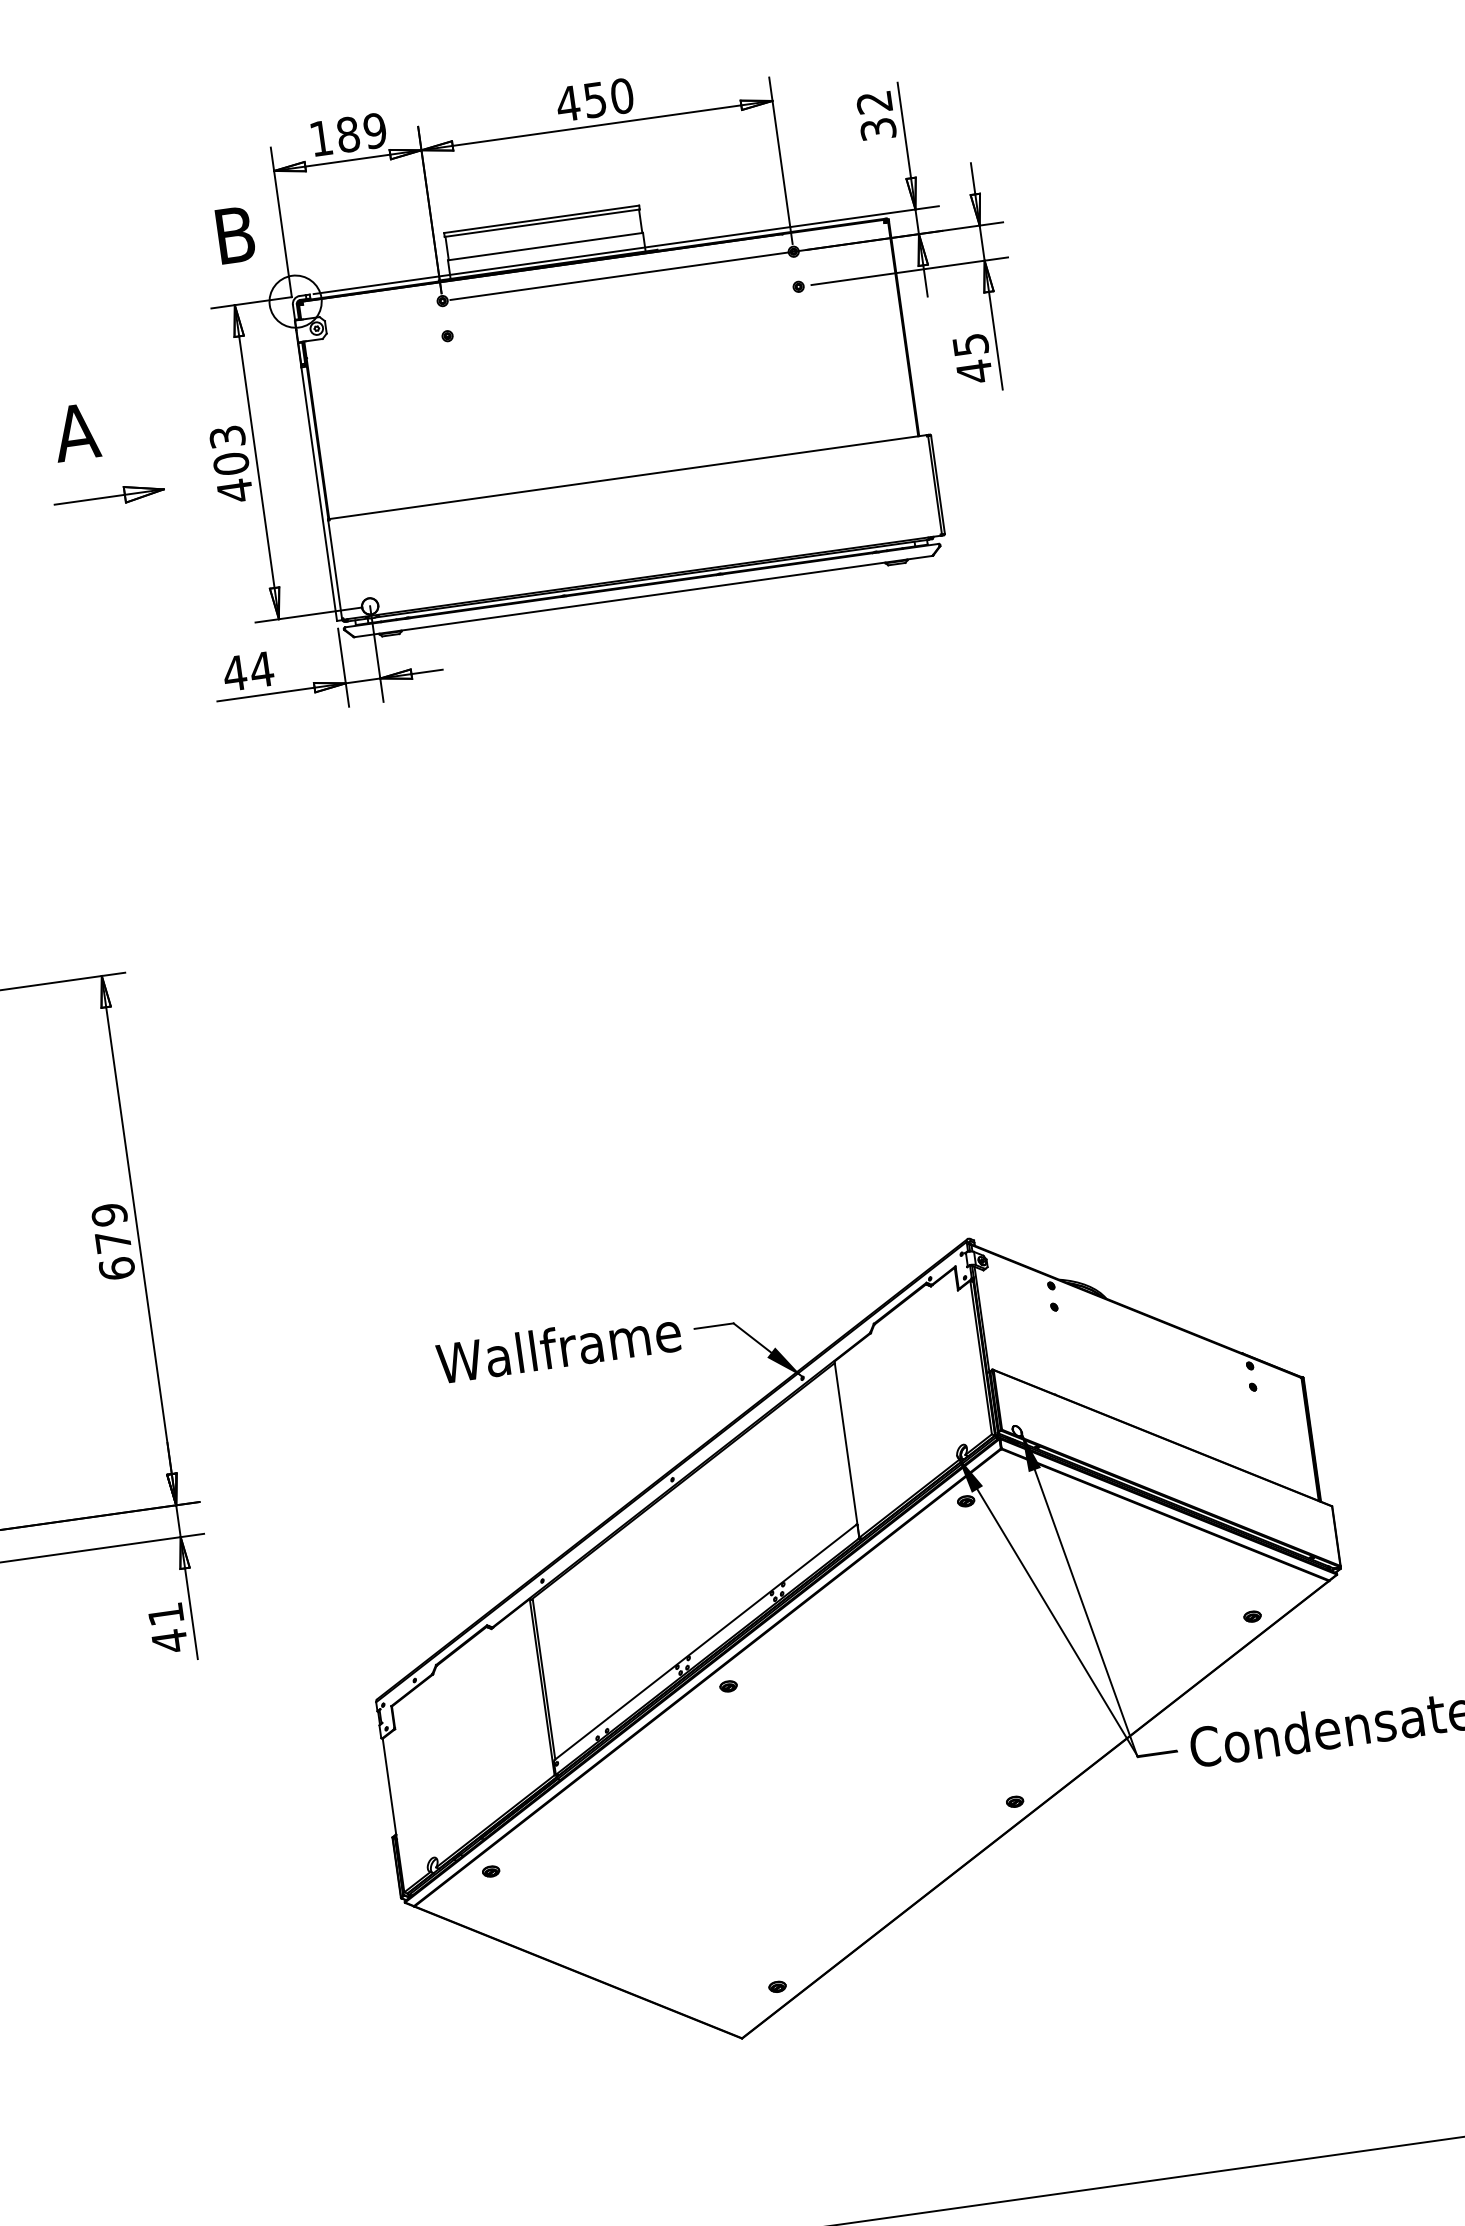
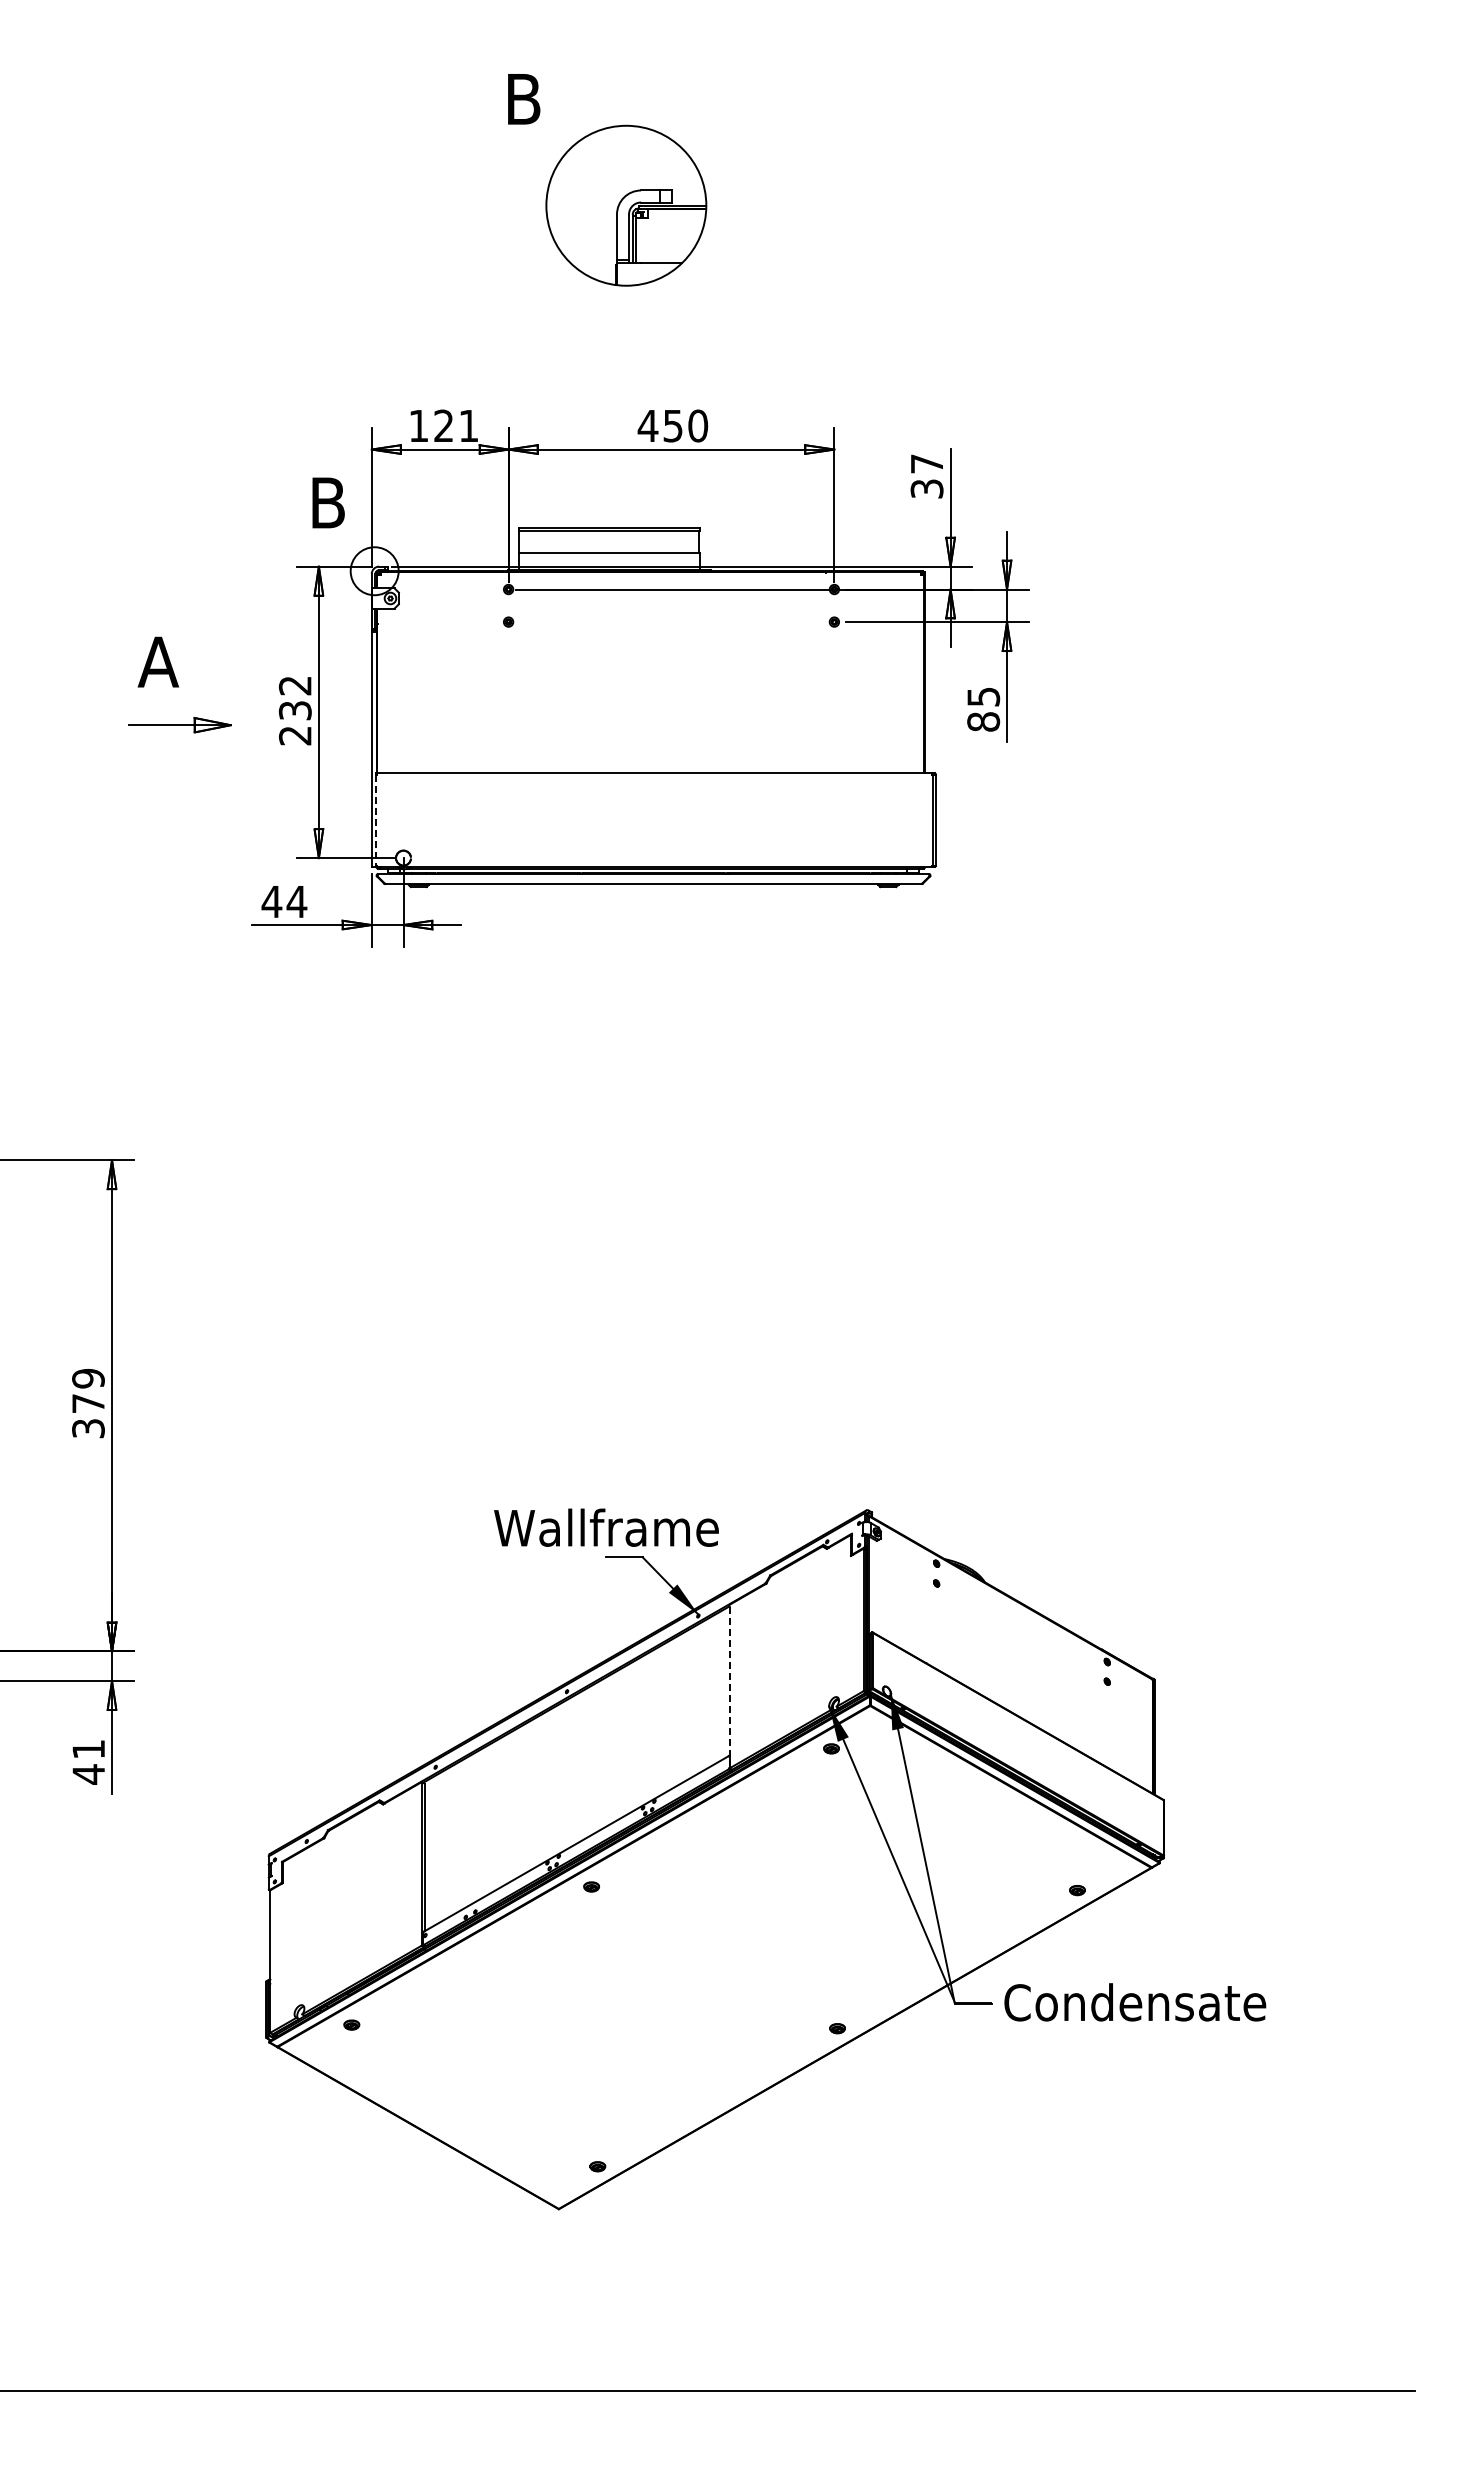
text: (873, 102) -> (926, 463), 32 -> 37
text: (361, 132) -> (456, 425), 189 -> 121
text: (974, 371) -> (983, 721), 45 -> 85
text: (230, 464) -> (294, 711), 403 -> 232
line: (335, 569) -> (376, 820), solid -> dashed
text: (117, 1268) -> (88, 1428), 679 -> 379
text: (558, 1347) -> (606, 1527), moved
line: (846, 1449) -> (729, 1686), solid -> dashed

